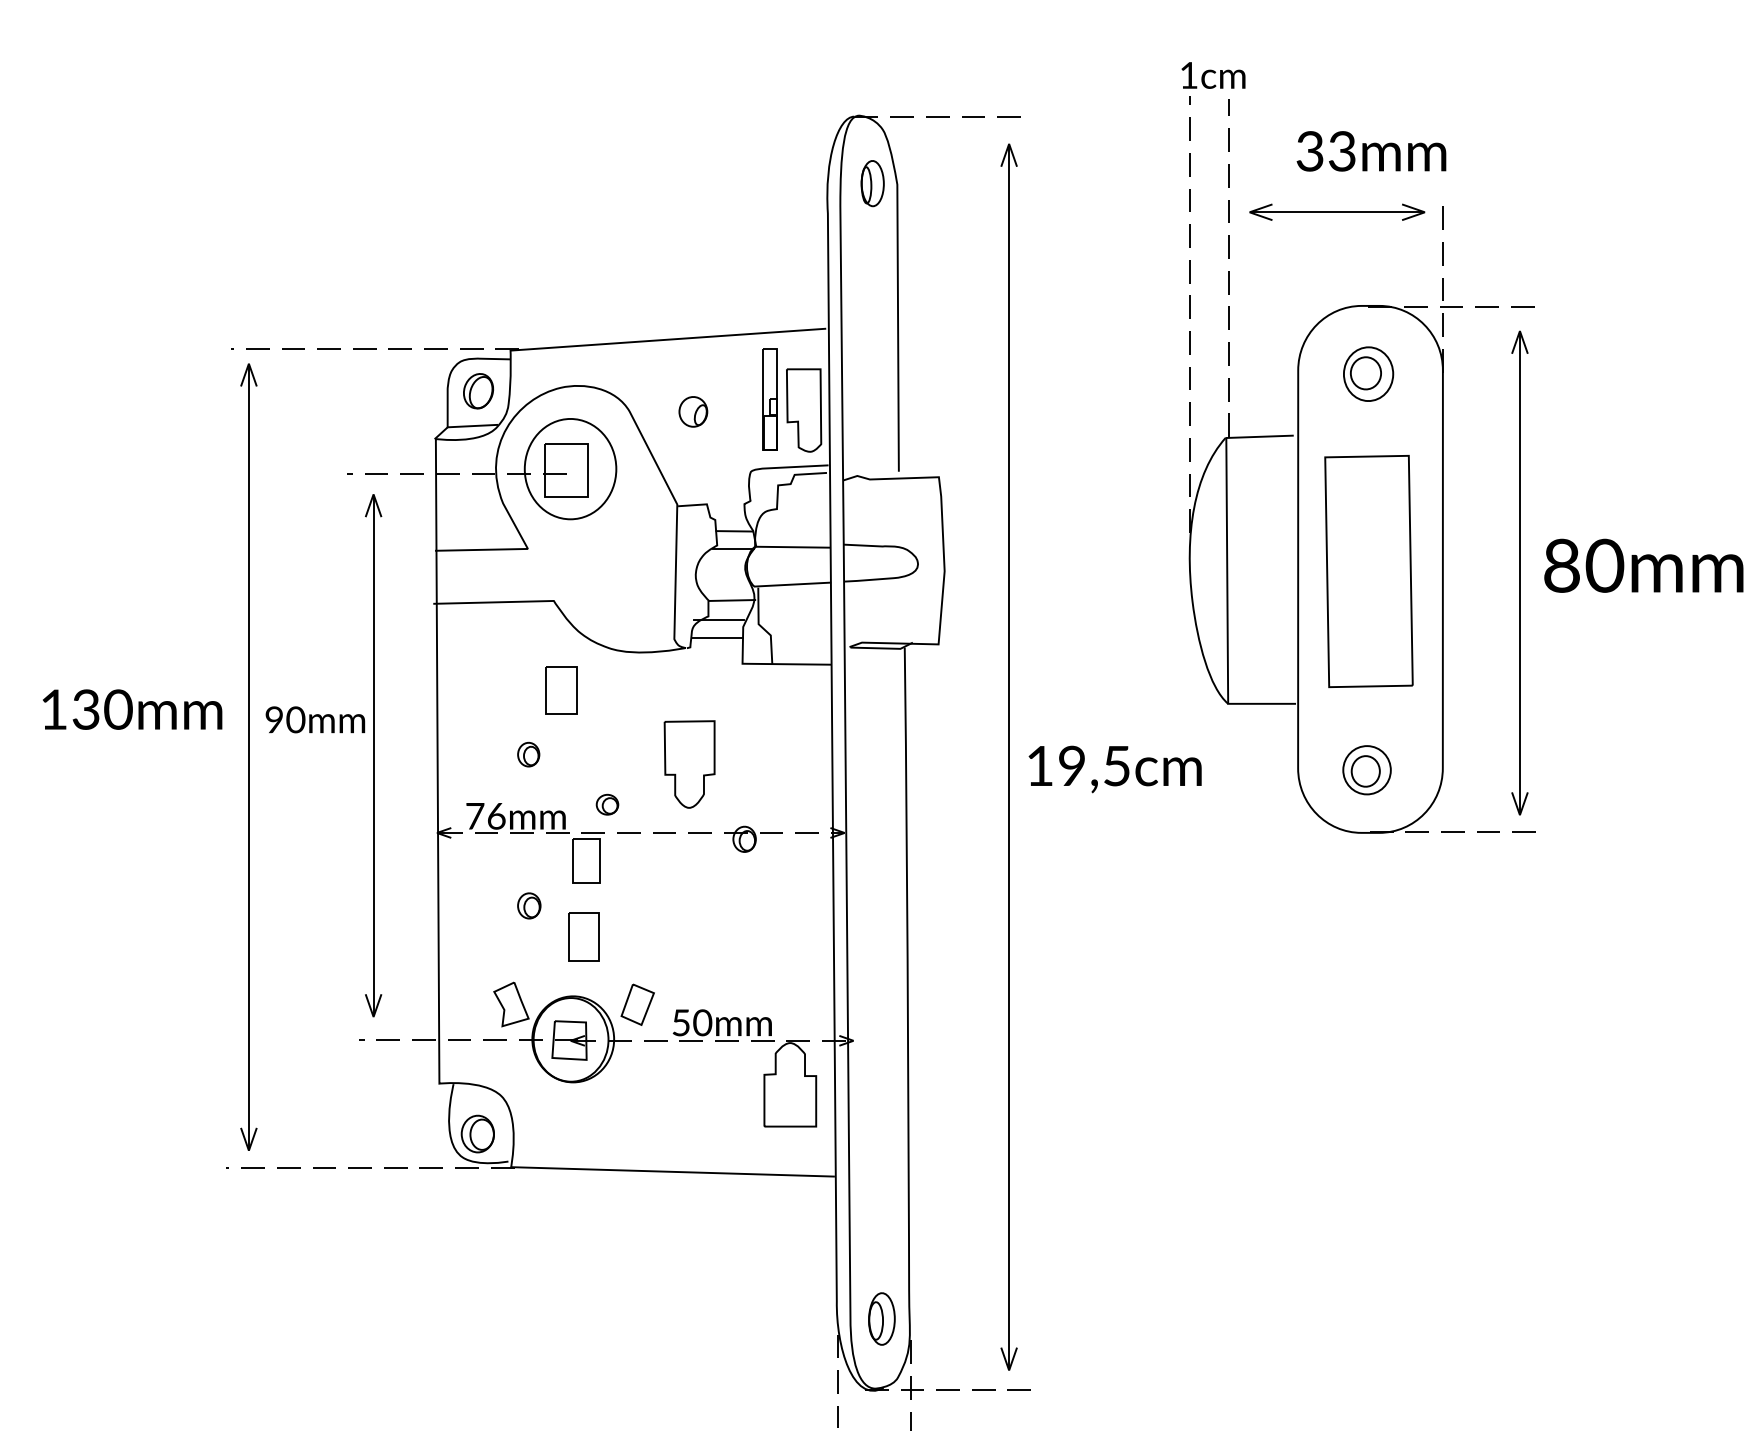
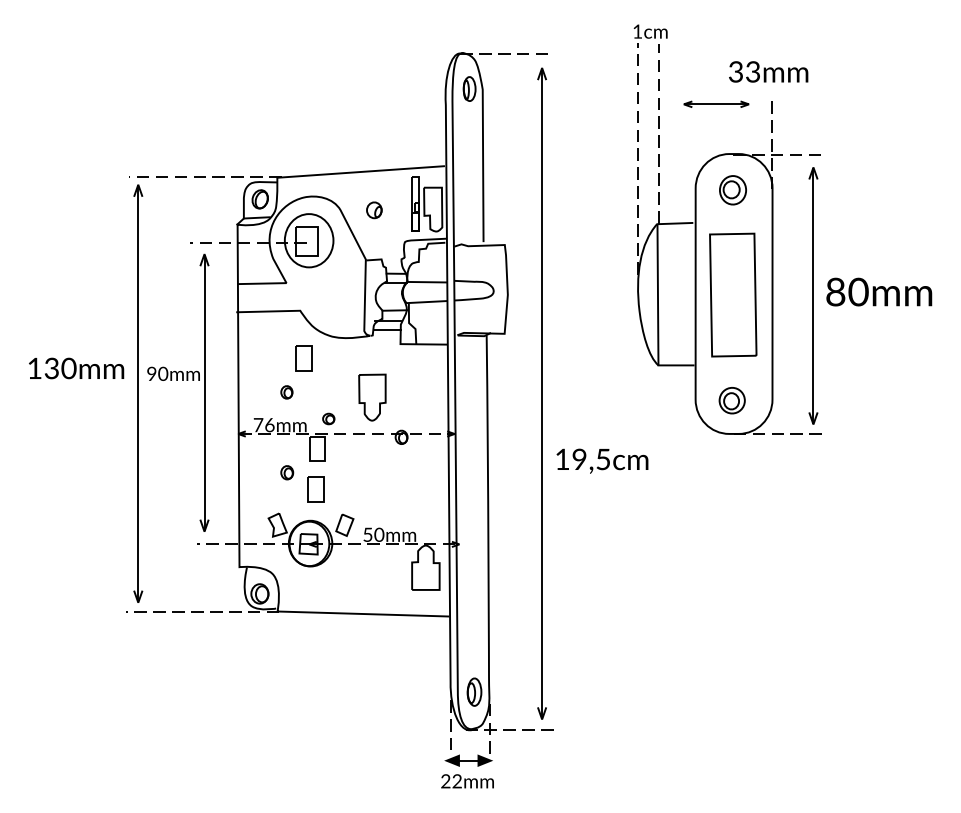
part: (1371, 150) -> (768, 71), moved
part: (1337, 212) -> (716, 104), size x0.7
part: (1115, 768) -> (602, 460), moved

